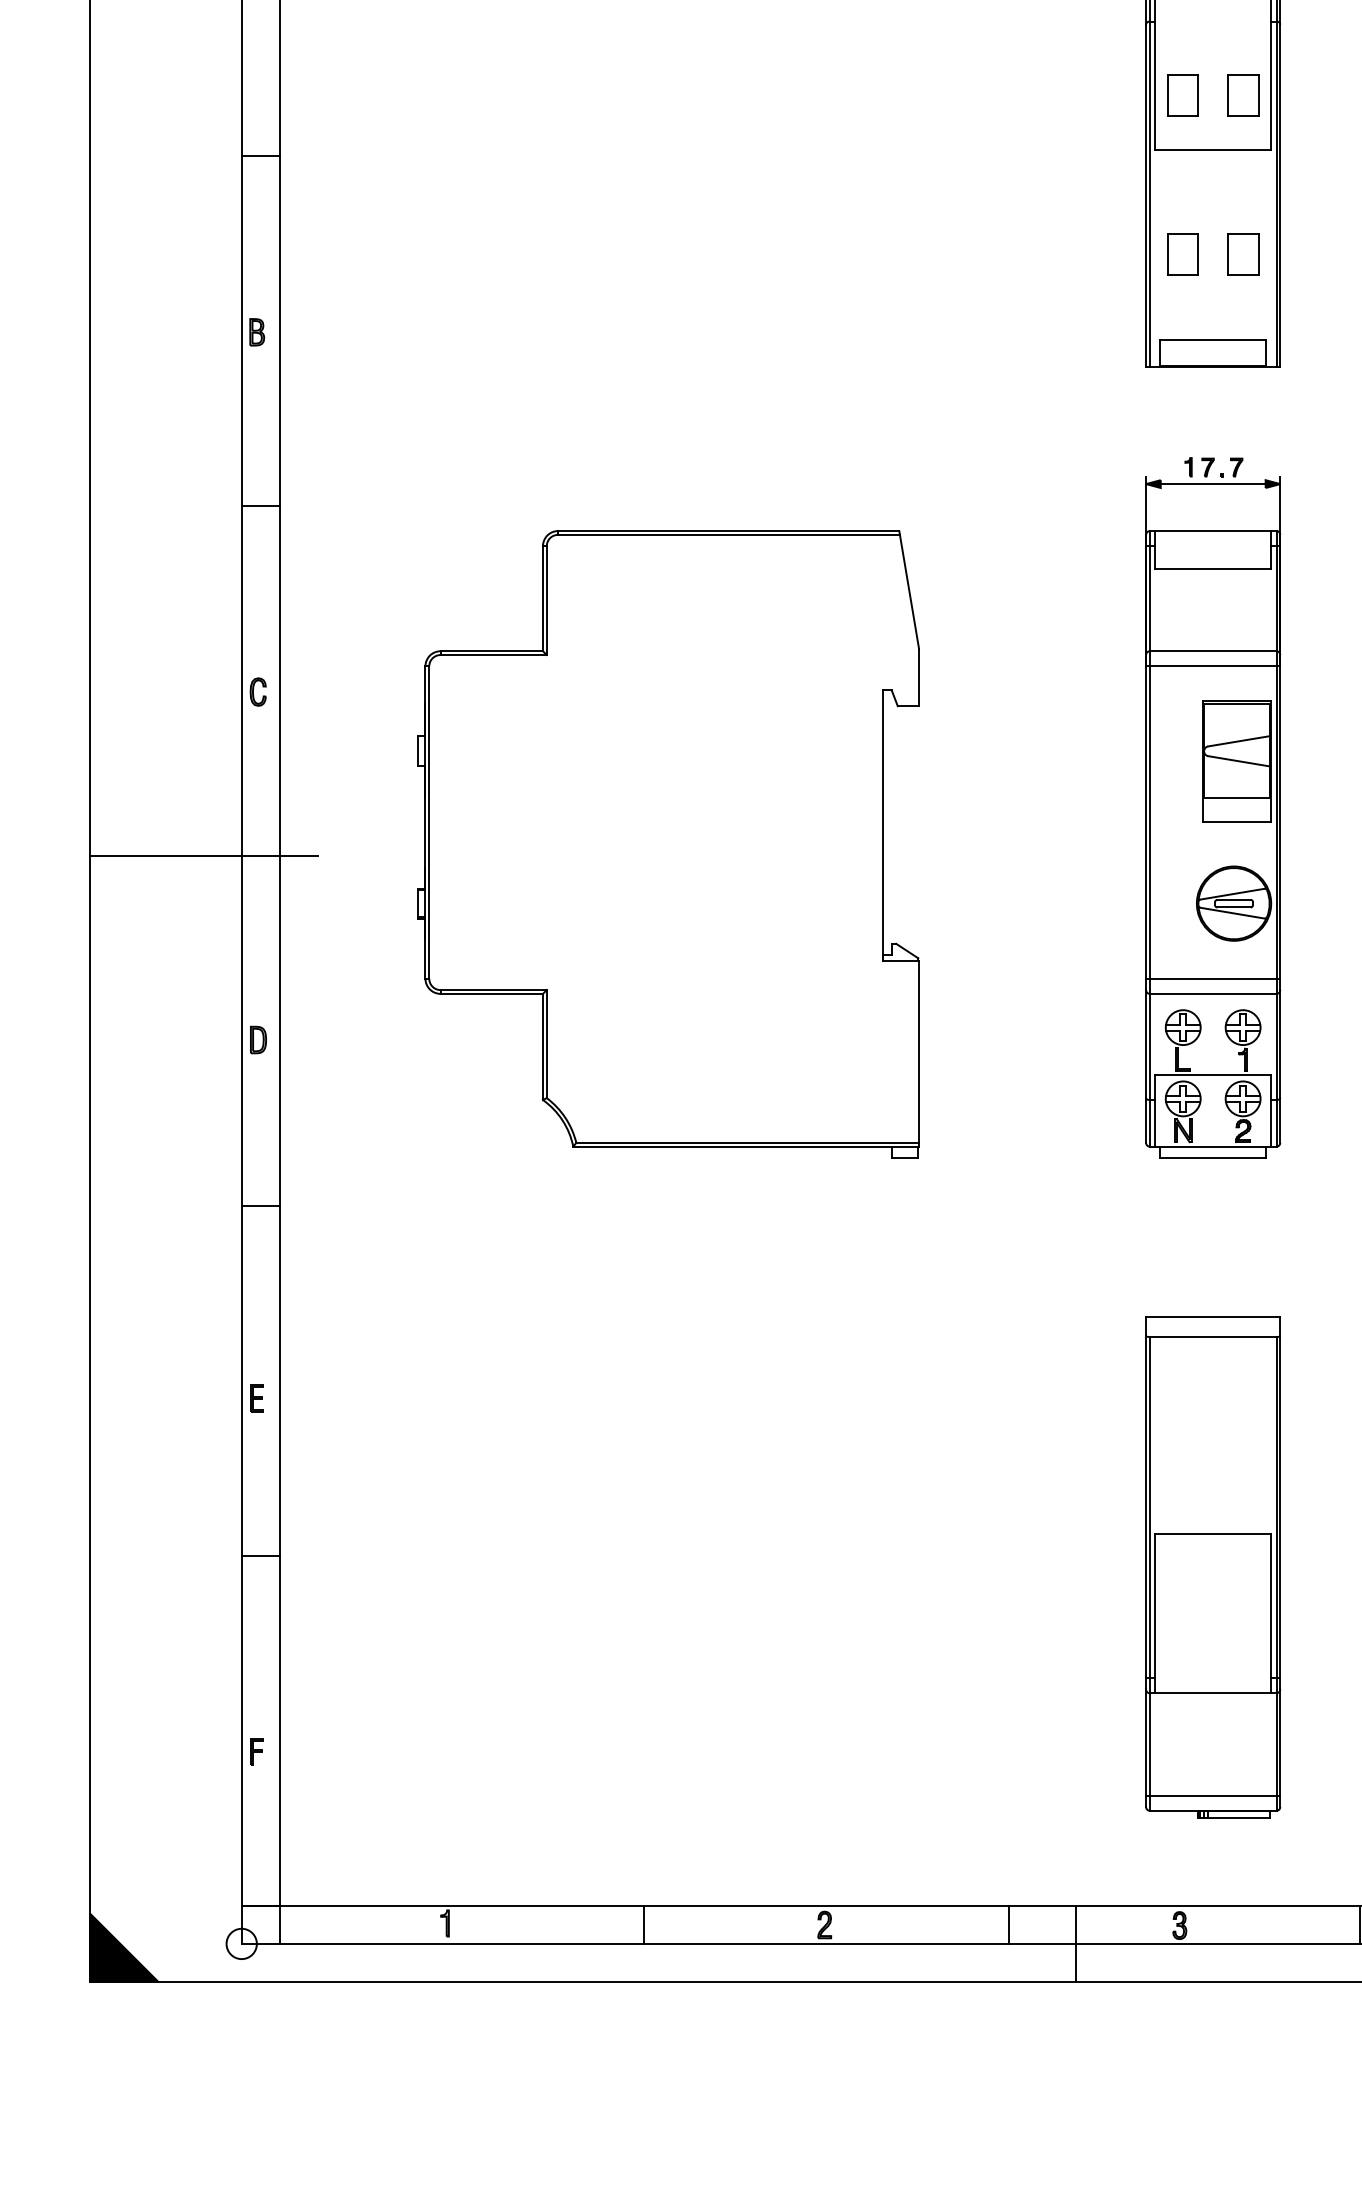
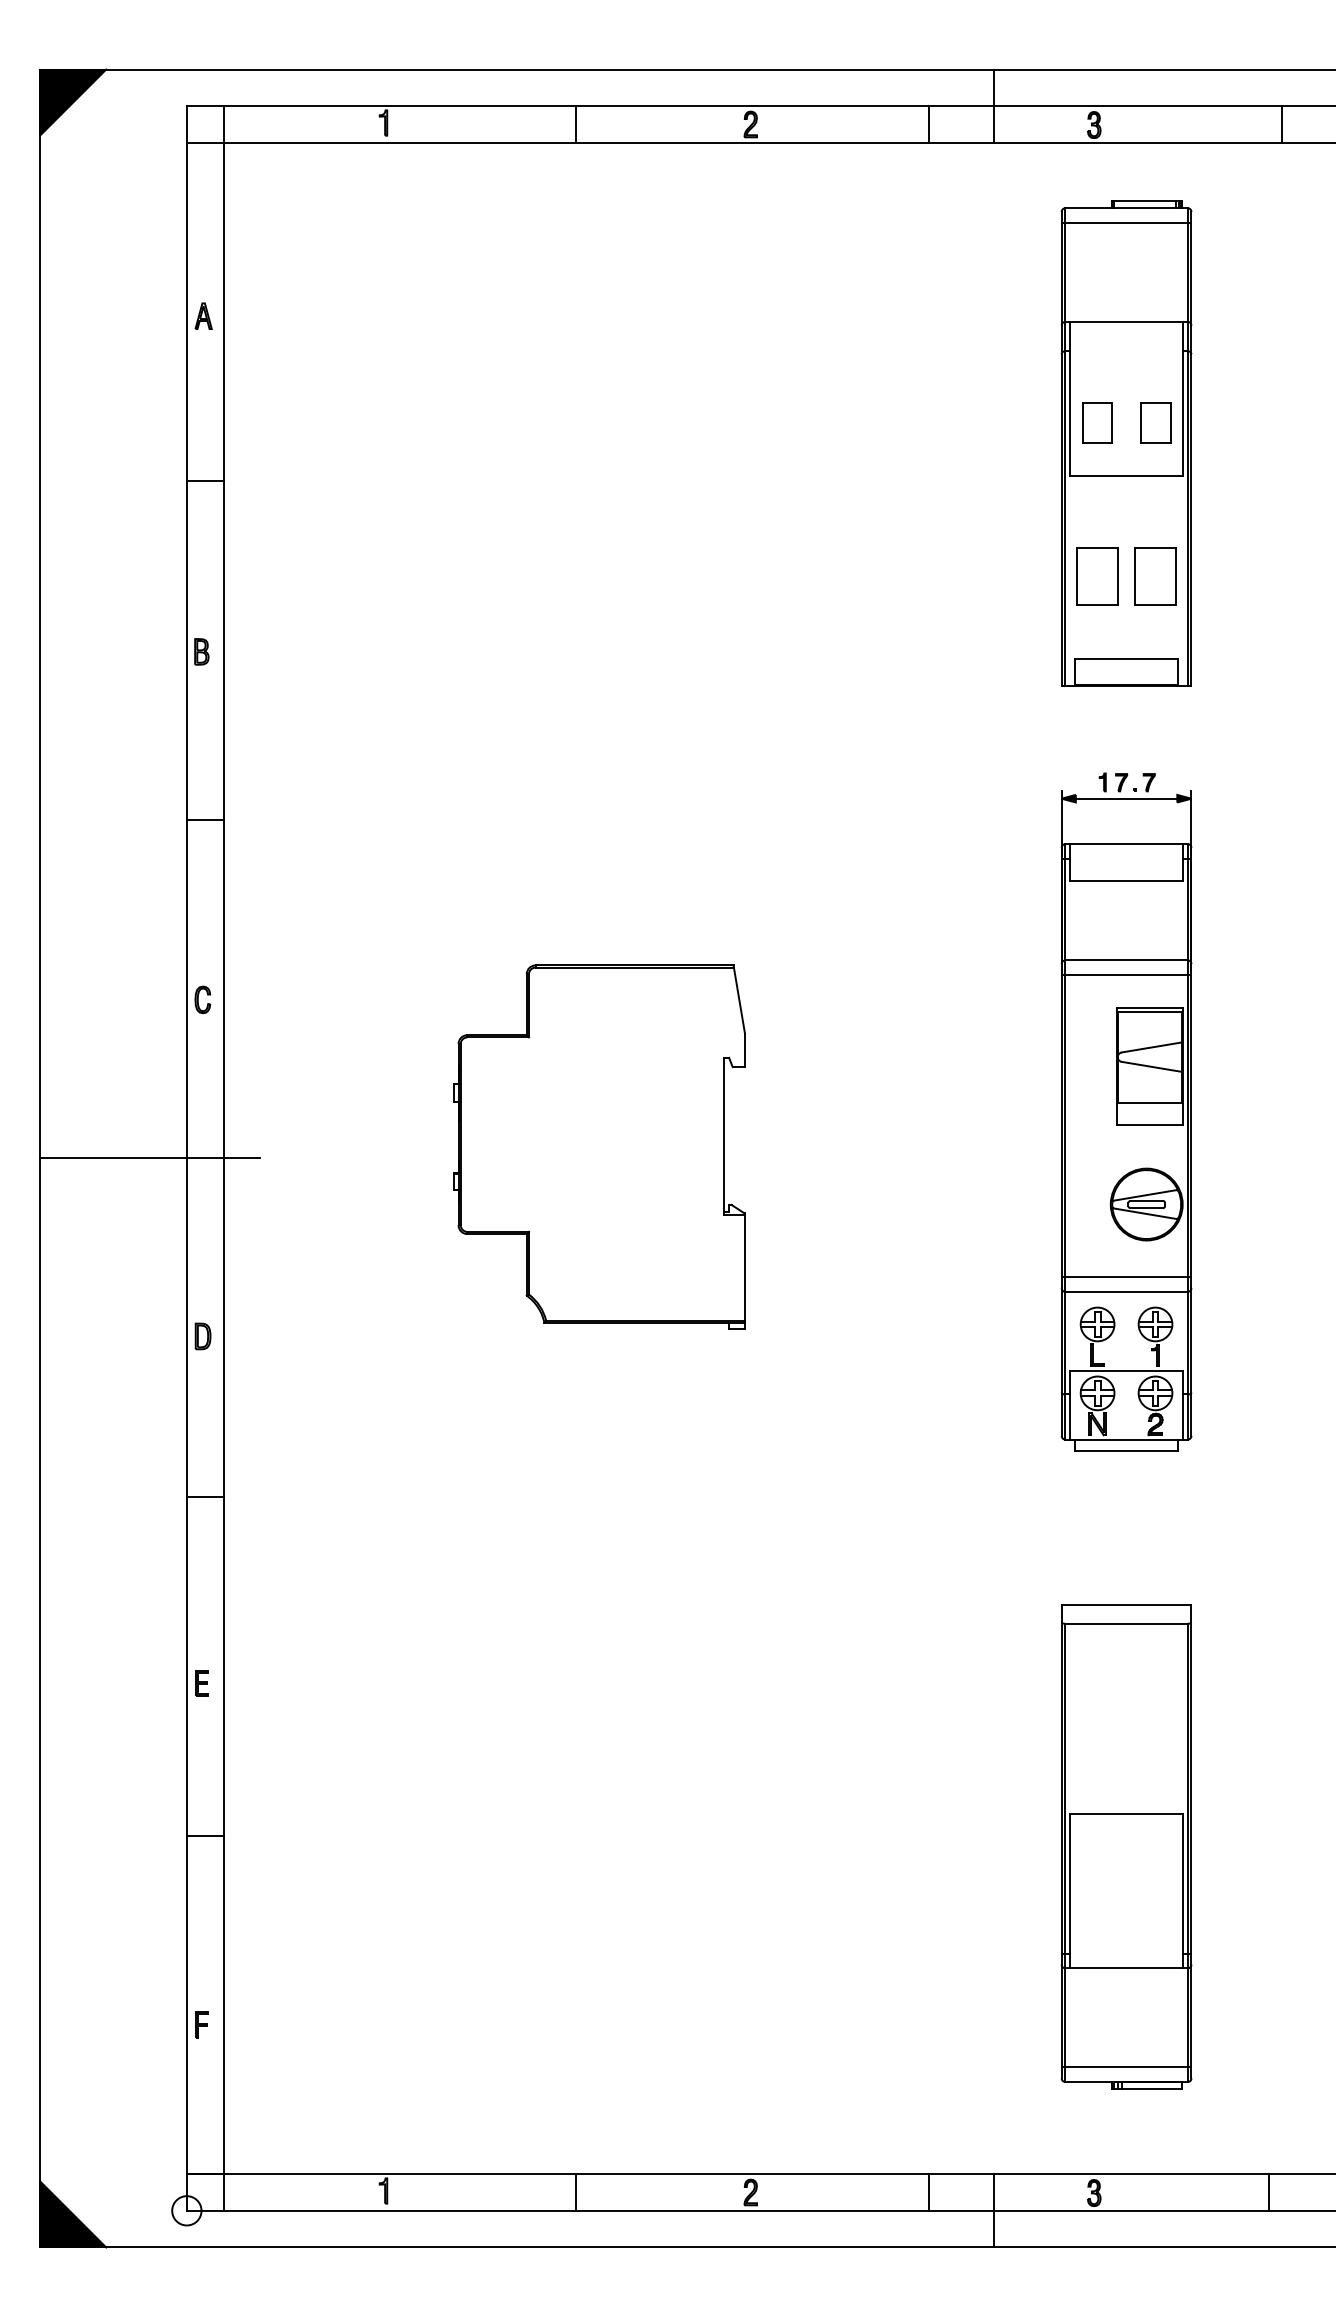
part: (1183, 254) -> (1097, 576), size x1.4
part: (1243, 254) -> (1155, 576), size x1.4
part: (668, 844) -> (599, 1147), size x0.6

